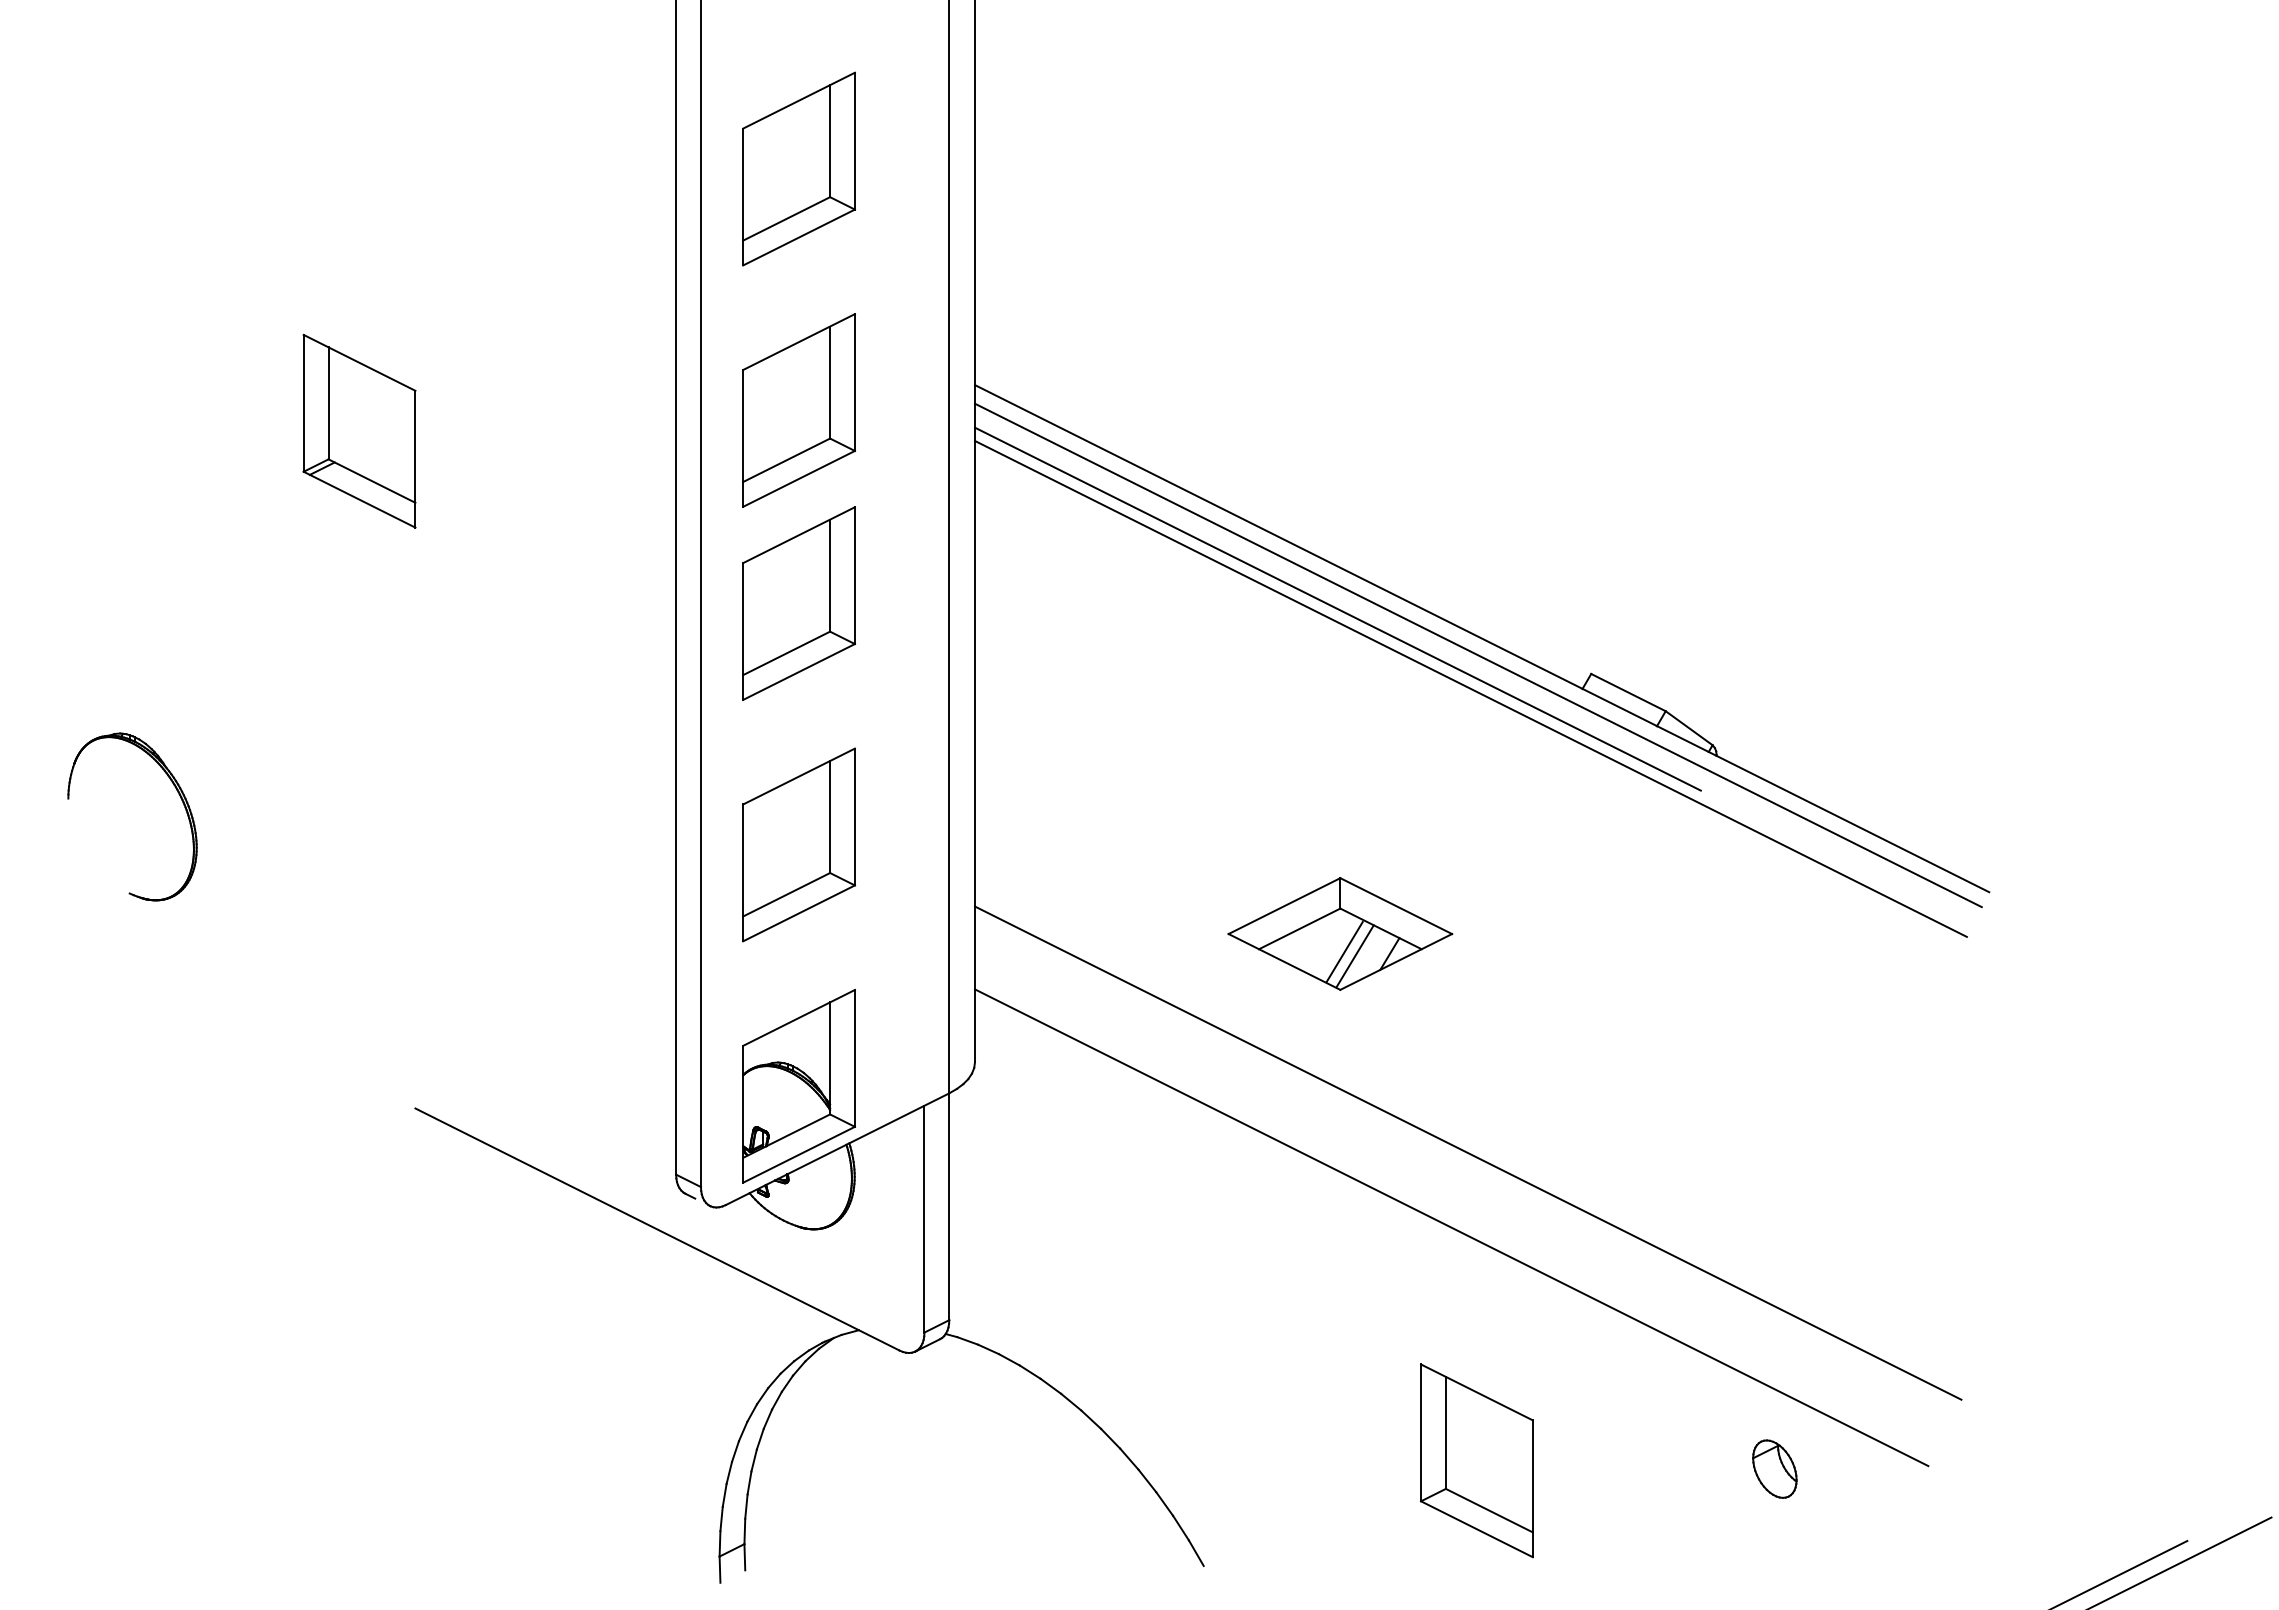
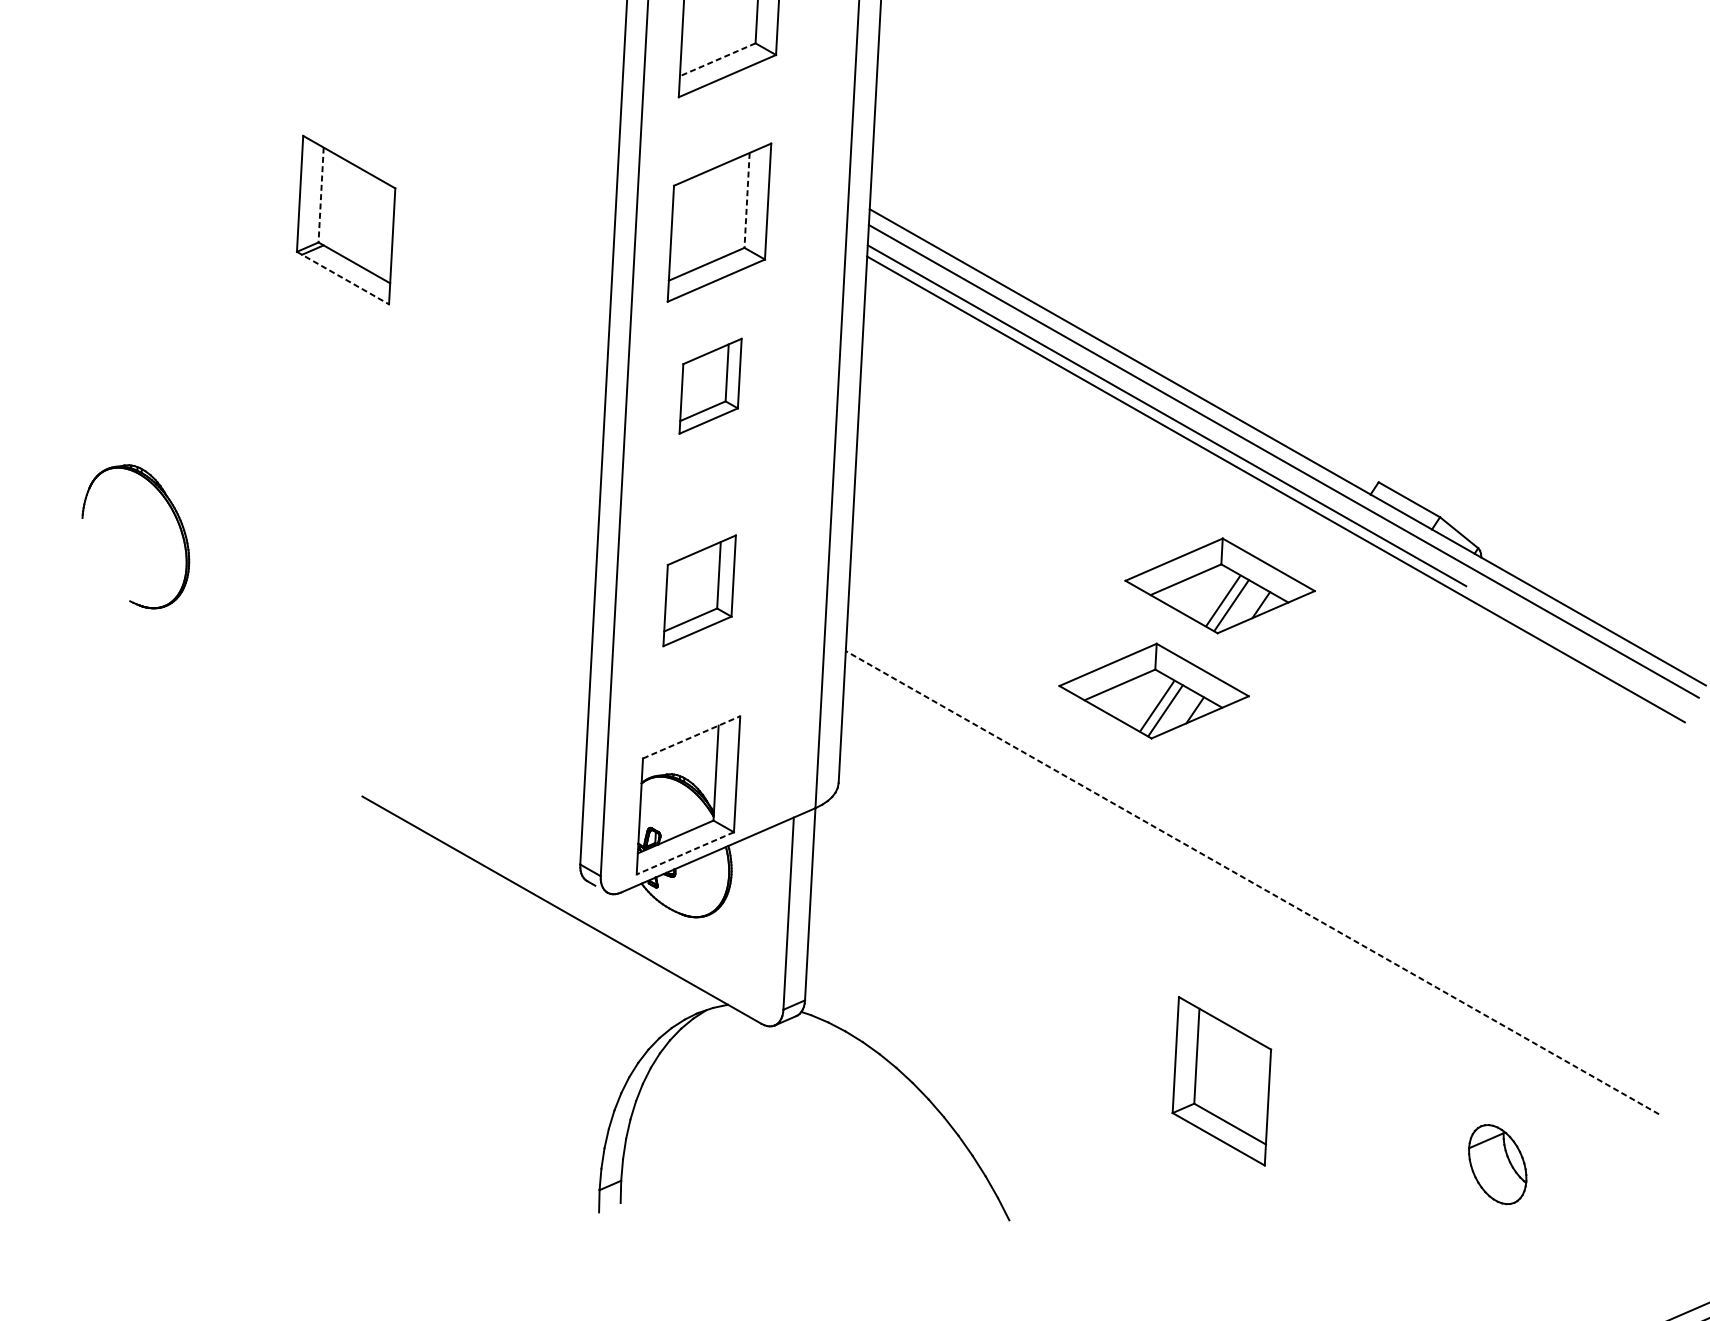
line: (786, 218) -> (717, 59), solid -> dashed
line: (830, 383) -> (747, 201), solid -> dashed
line: (328, 403) -> (321, 195), solid -> dashed
line: (360, 499) -> (343, 277), solid -> dashed
part: (798, 603) -> (710, 386), size x0.6
part: (1411, 805) -> (1220, 585), added
part: (799, 844) -> (699, 590), size x0.7
line: (799, 1017) -> (692, 737), solid -> dashed
line: (1467, 1152) -> (1251, 882), solid -> dashed
line: (798, 1155) -> (684, 853), solid -> dashed
line: (1451, 1227) -> (1234, 944), removed
part: (1476, 1460) -> (1221, 1081), moved
part: (1774, 1468) -> (1497, 1163), size x1.6

